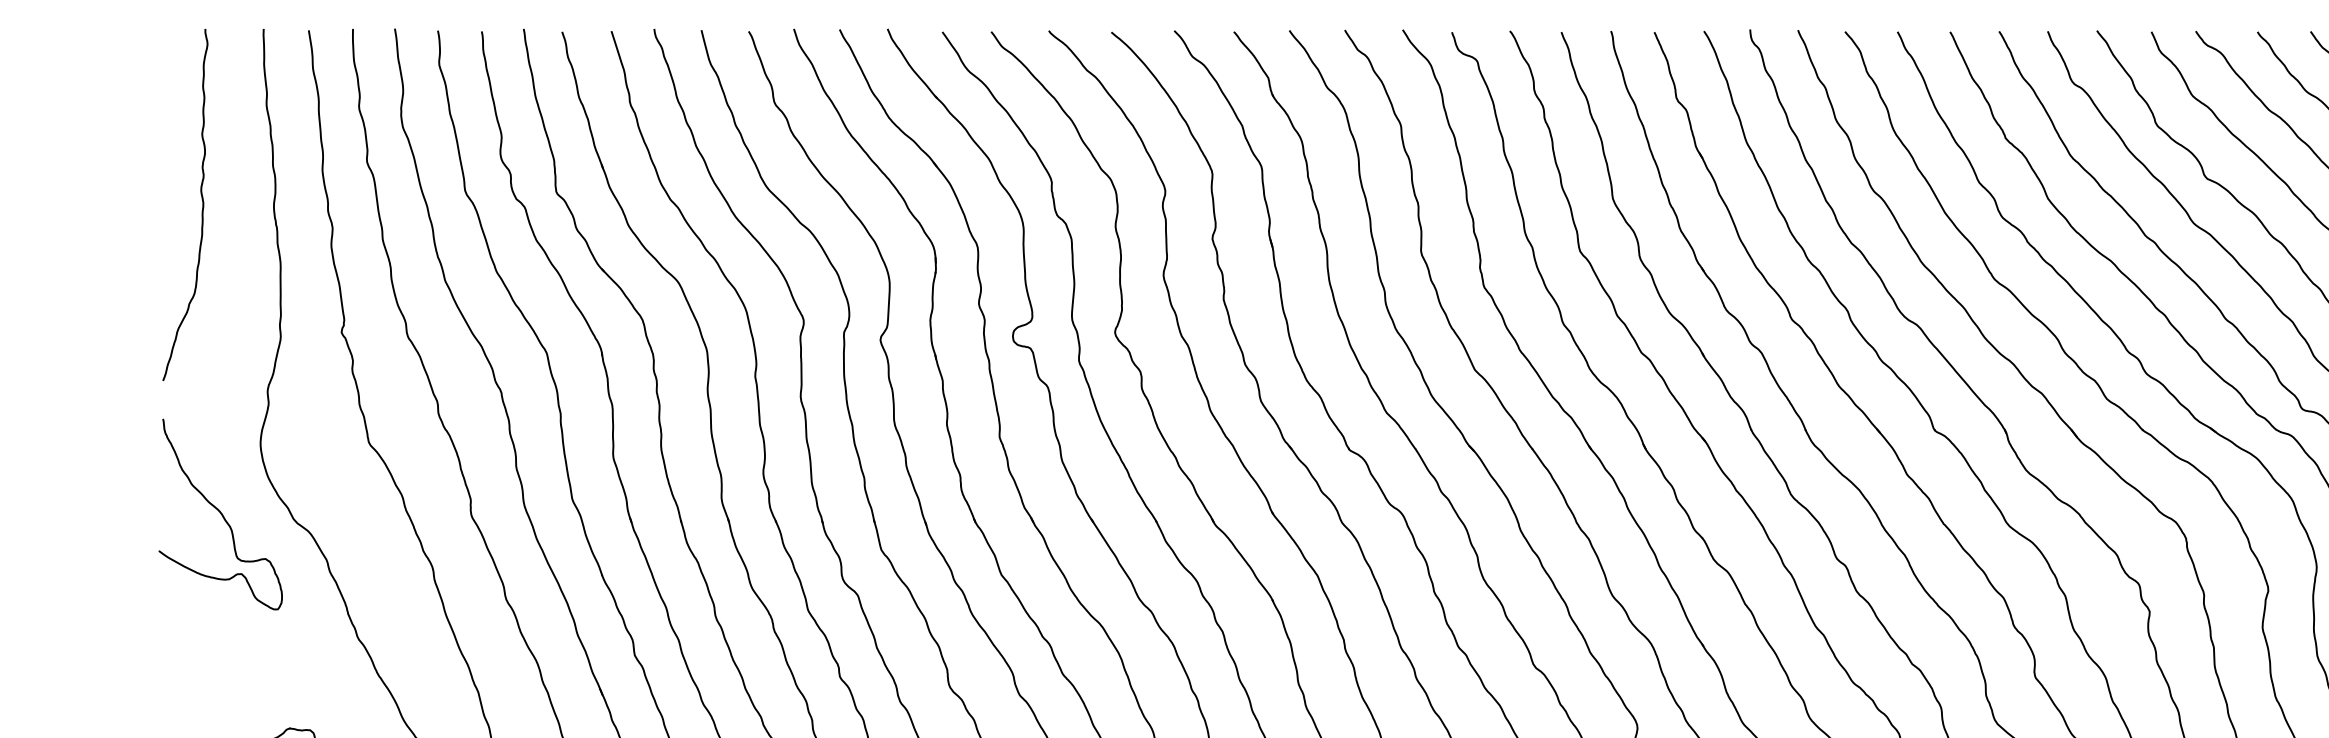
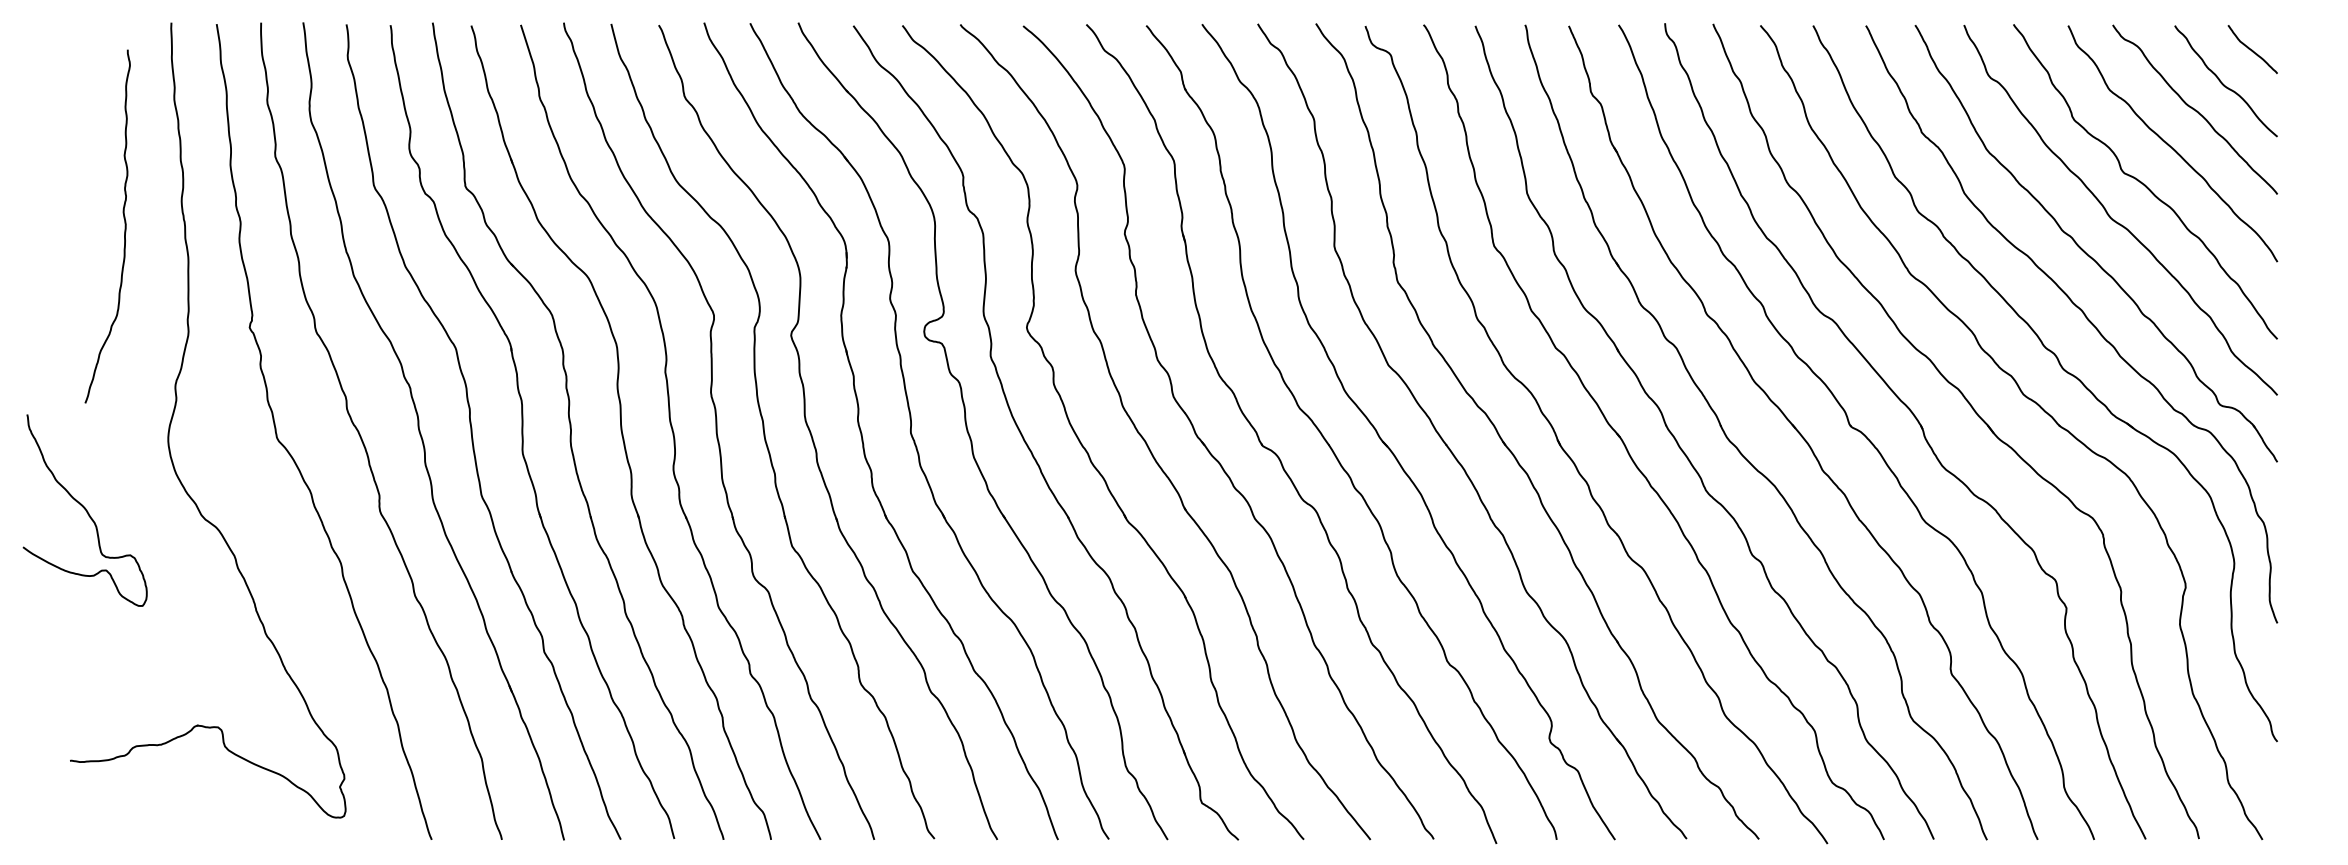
curve: (202, 204) -> (124, 226), moved
curve: (220, 513) -> (84, 509), moved

